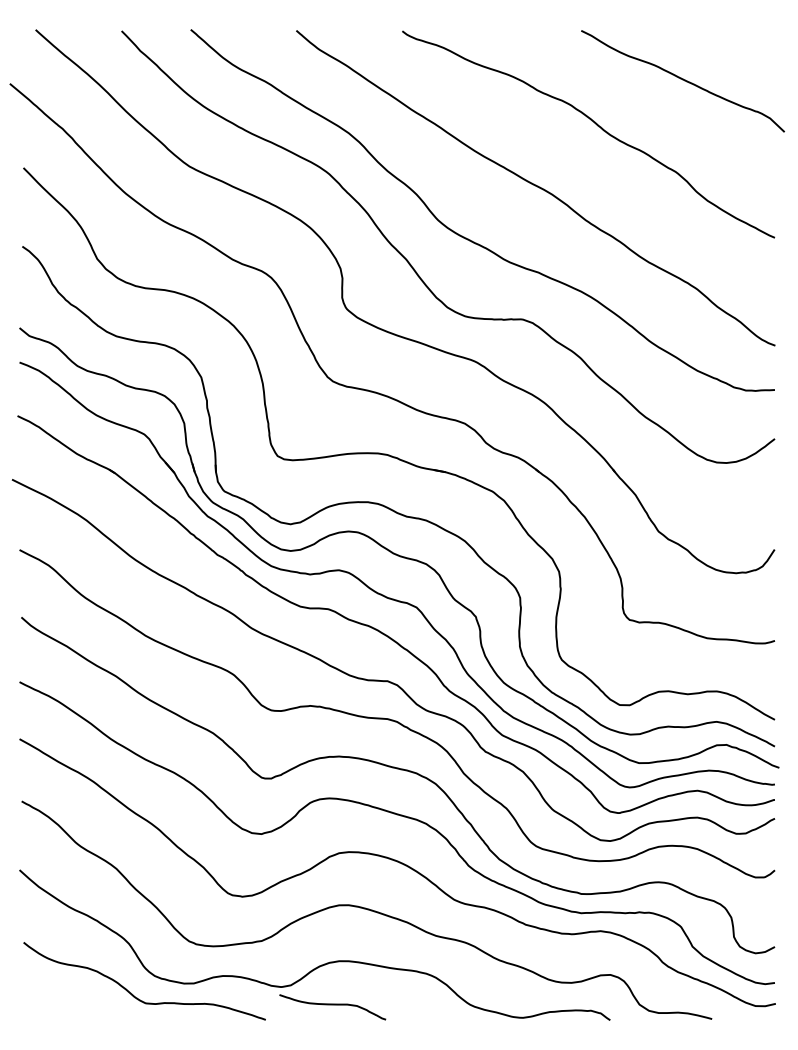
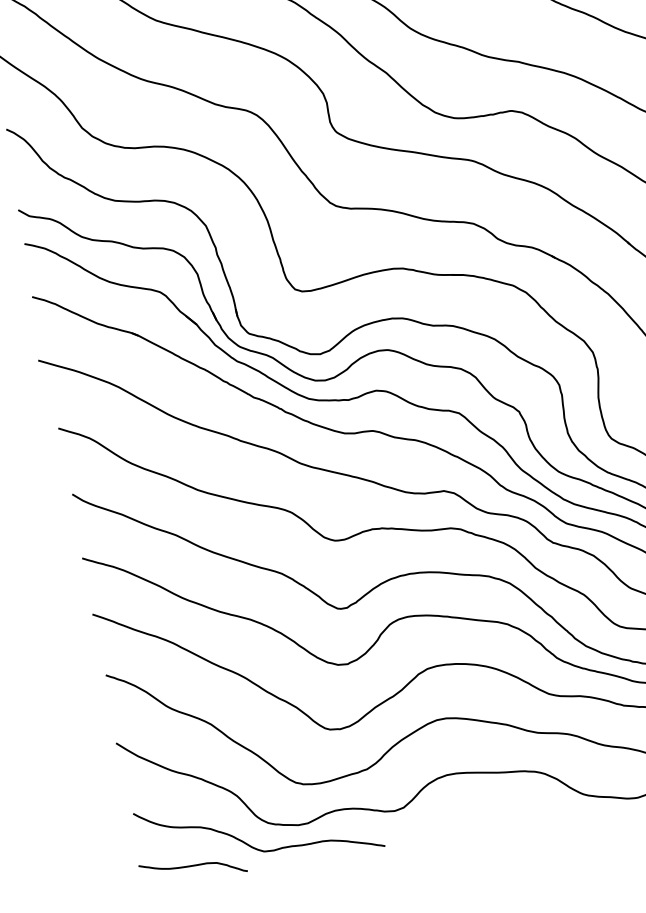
curve: (332, 1005) -> (192, 866), moved

